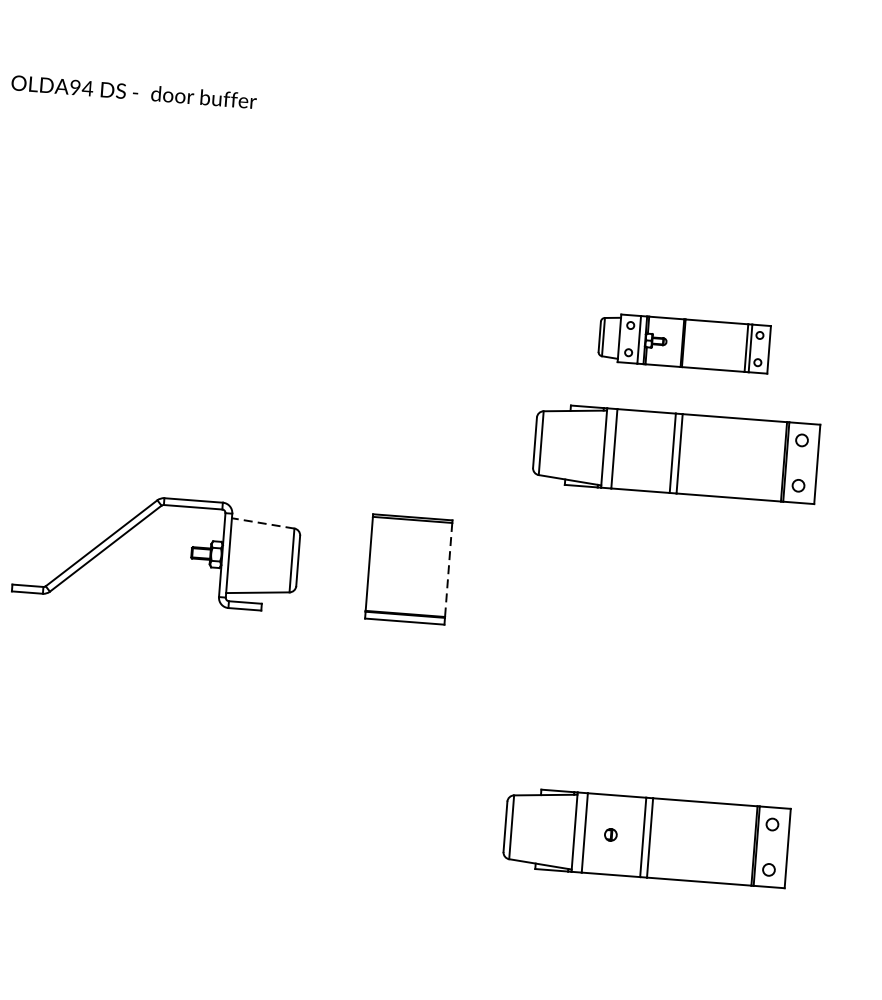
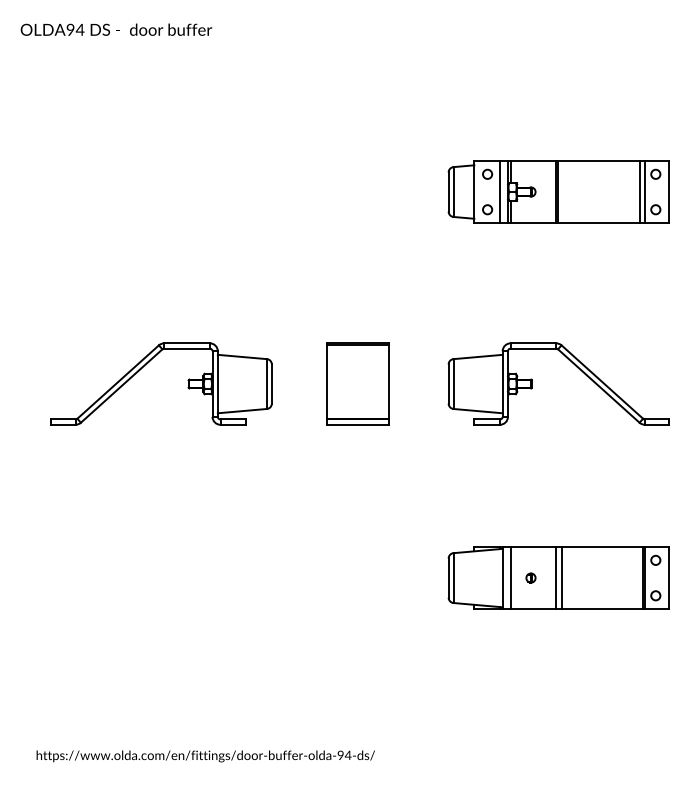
part: (684, 342) -> (558, 191), size x1.67
part: (675, 452) -> (558, 277), removed
line: (263, 524) -> (242, 357), dashed -> solid
part: (688, 568) -> (575, 366), added
line: (448, 570) -> (389, 382), dashed -> solid

